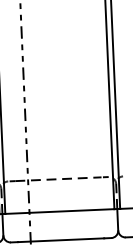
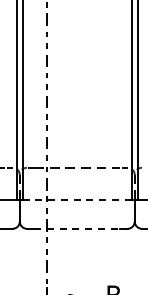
line: (60, 211) -> (77, 200), solid -> dashed
line: (61, 239) -> (77, 228), solid -> dashed

